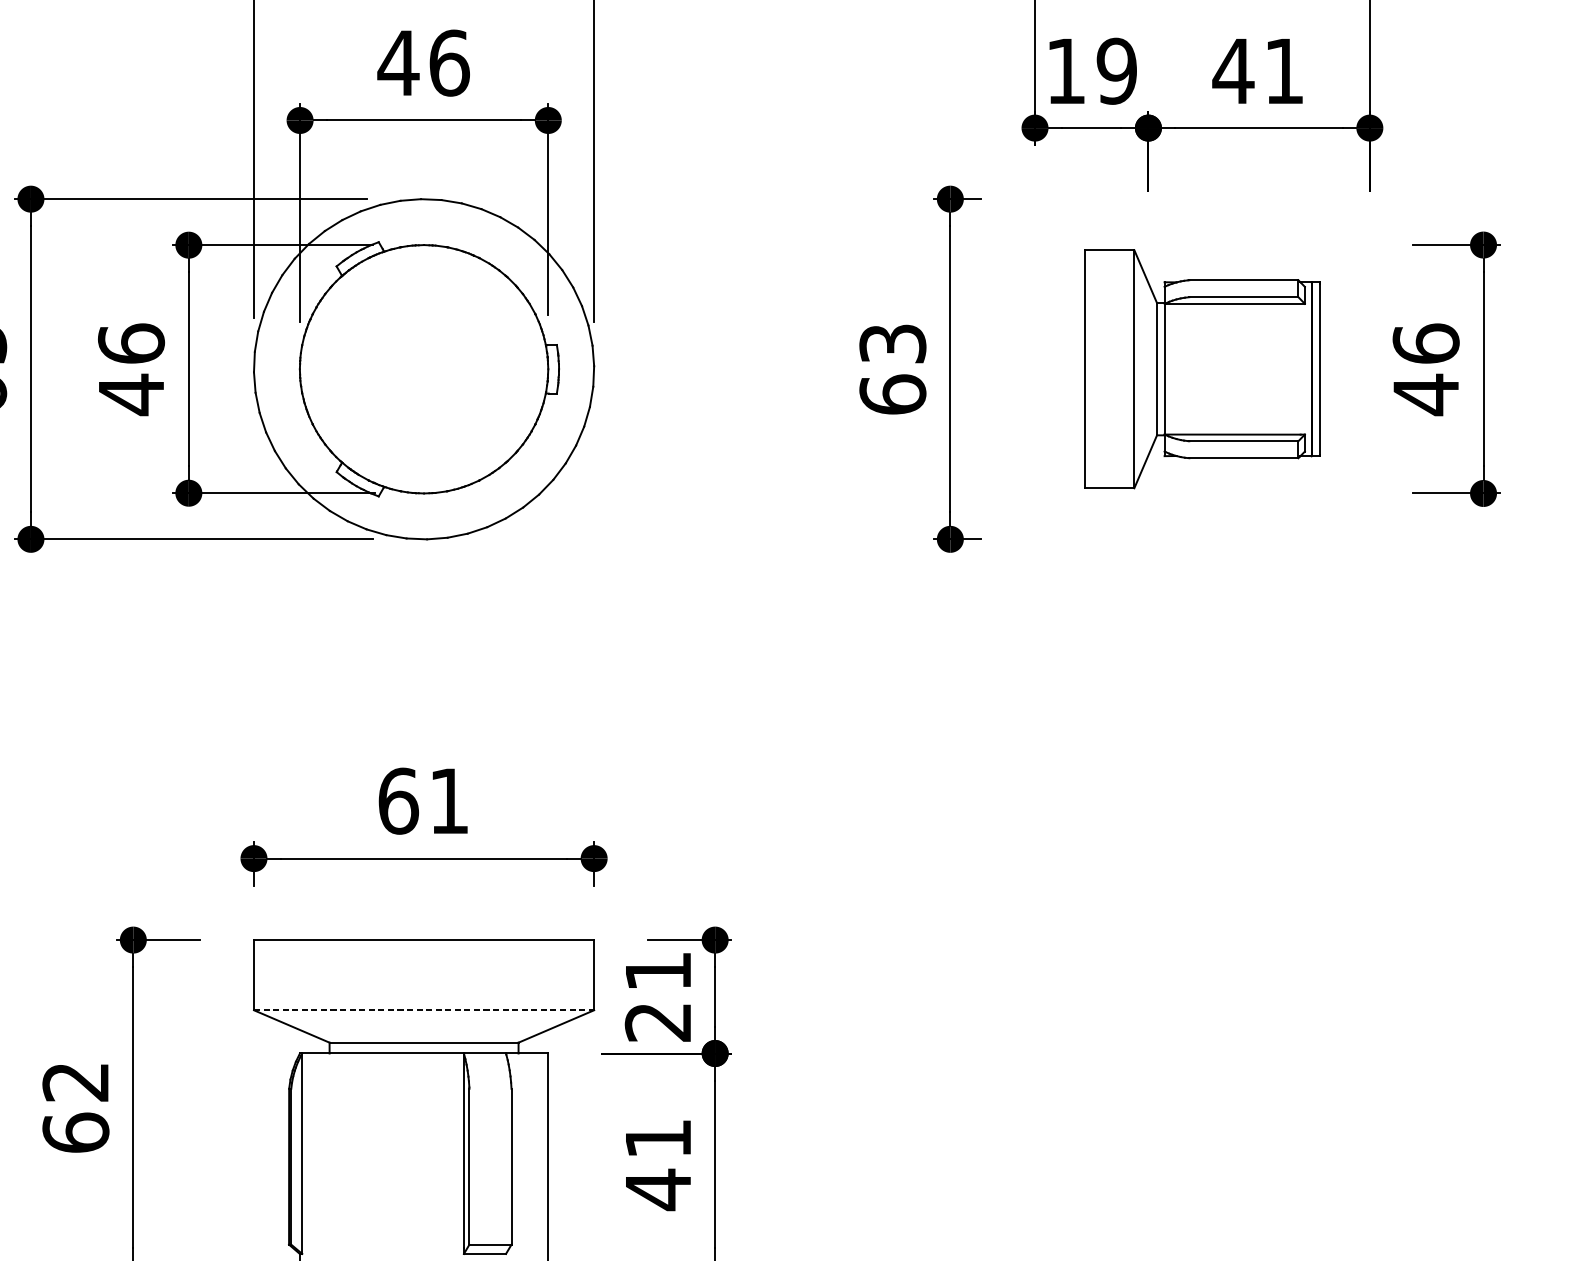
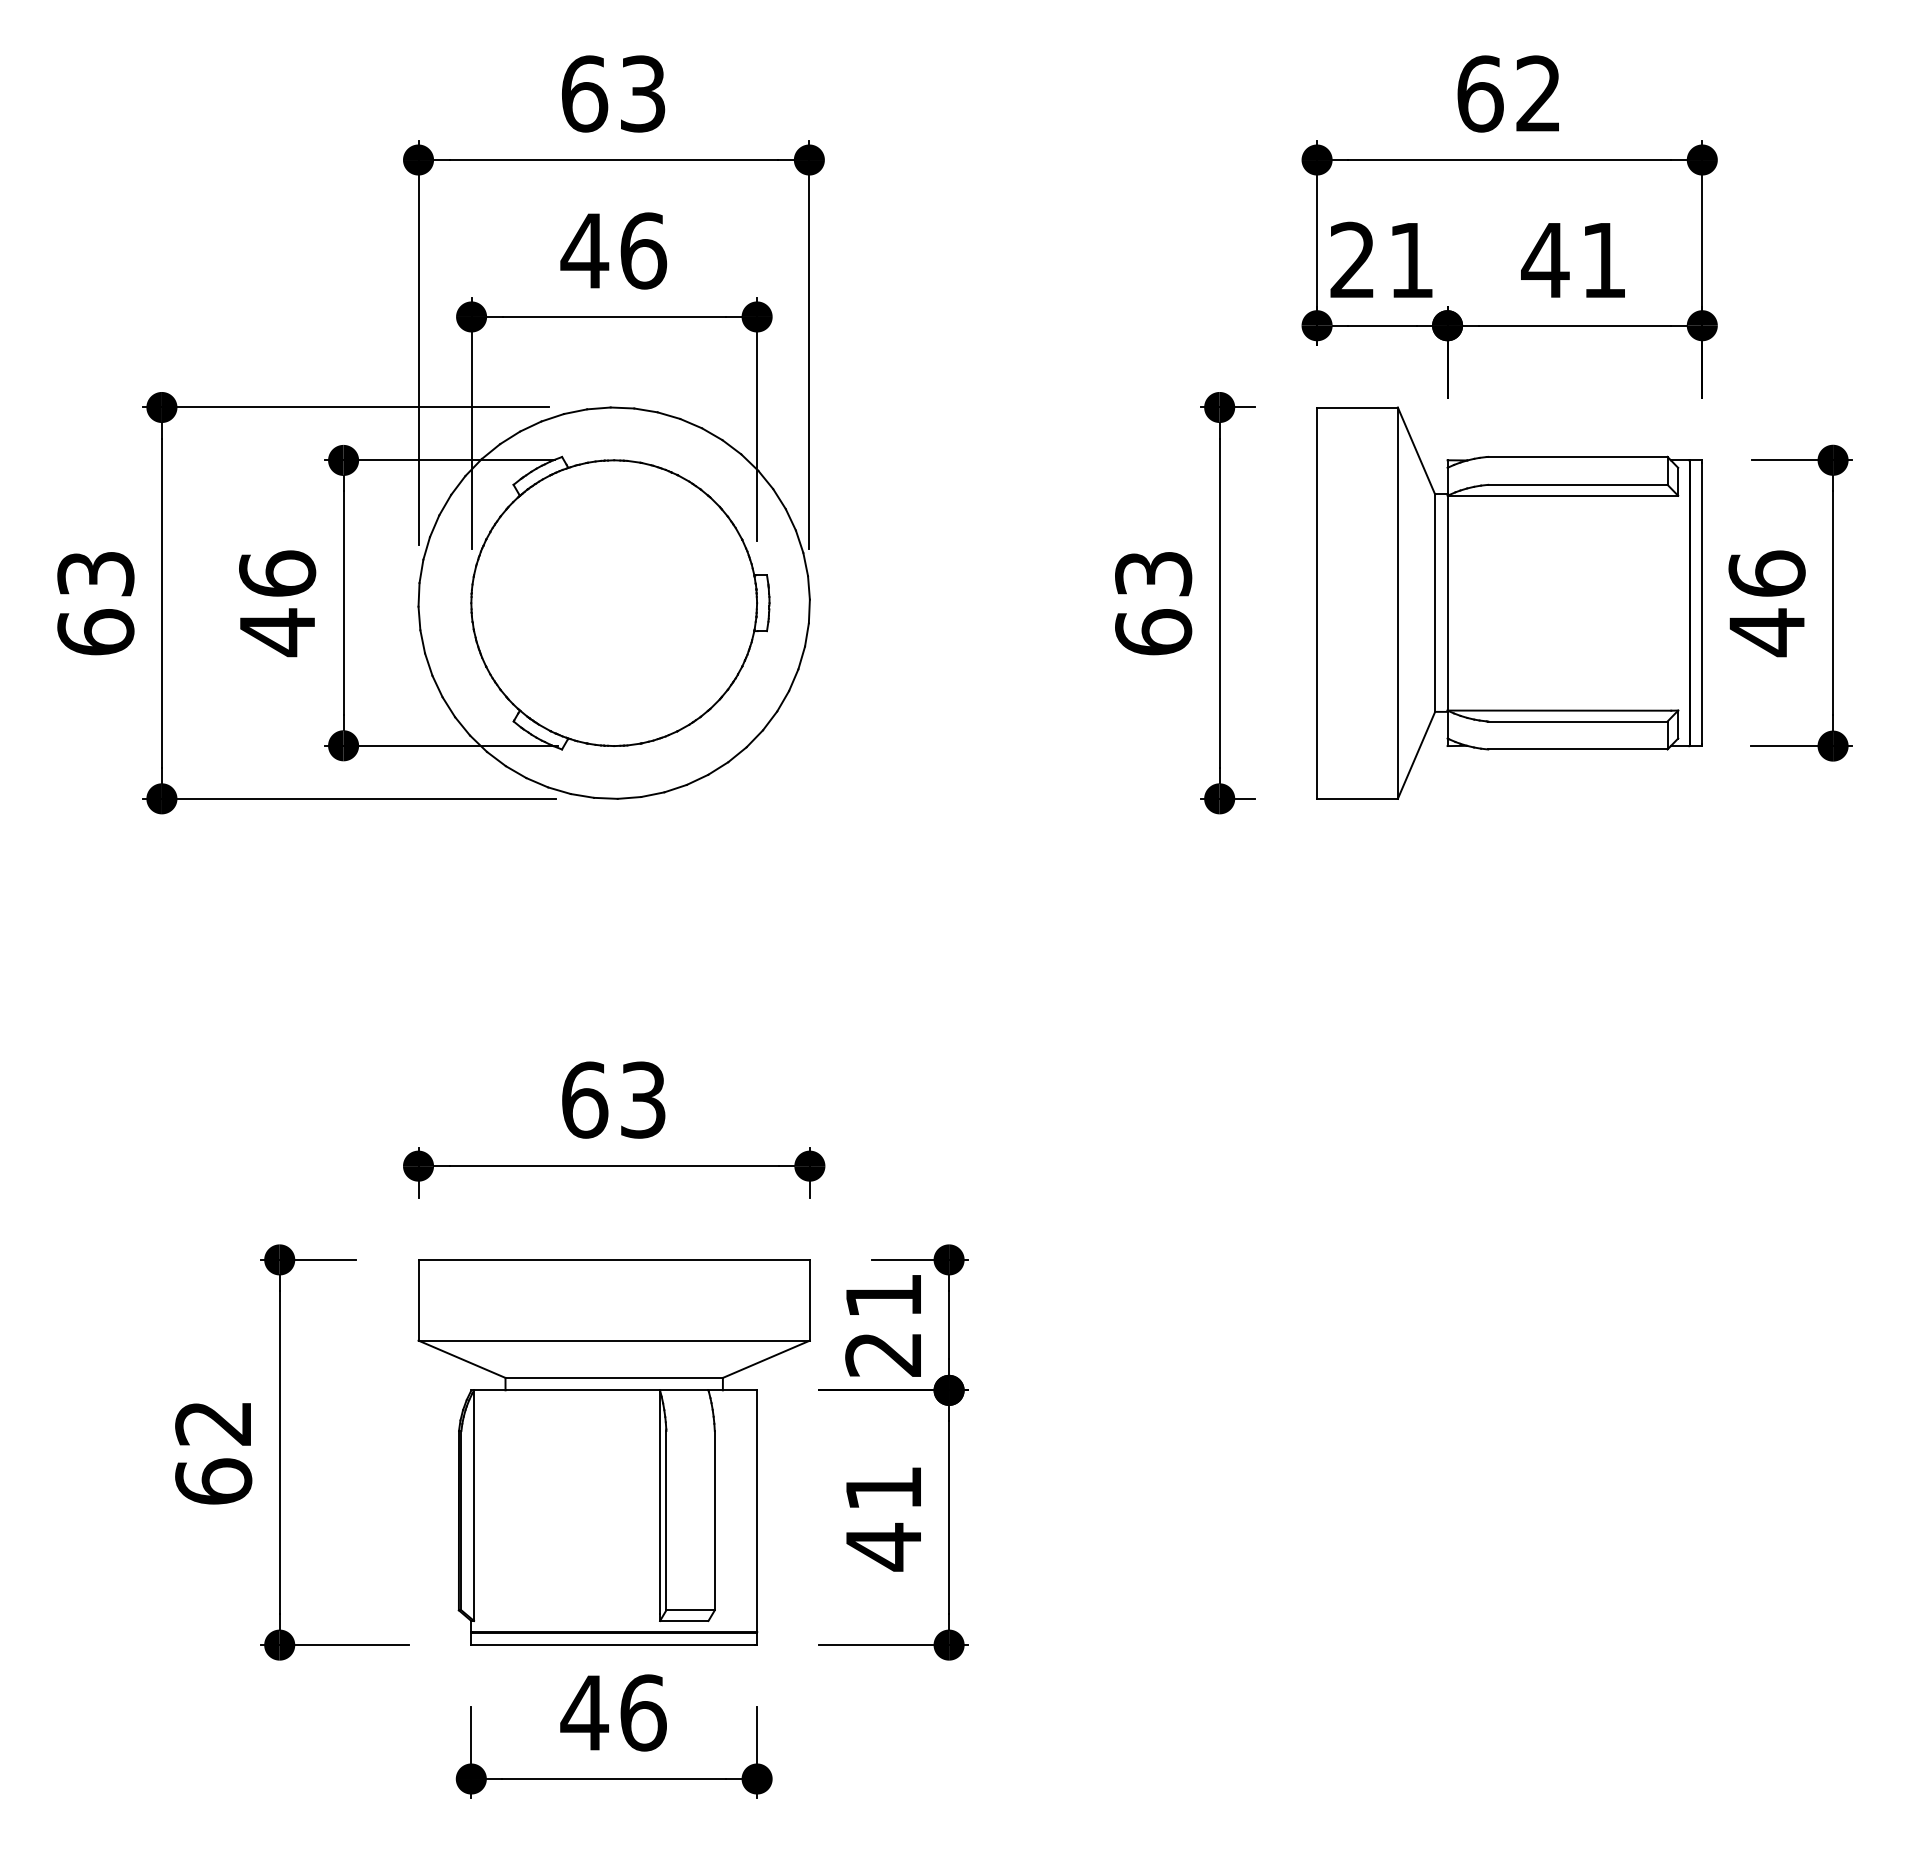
text: (1091, 70) -> (1382, 259), 19 -> 21
part: (1202, 368) -> (1509, 602), size x1.43
text: (449, 800) -> (643, 1099), 61 -> 63
line: (424, 1010) -> (614, 1340), dashed -> solid

